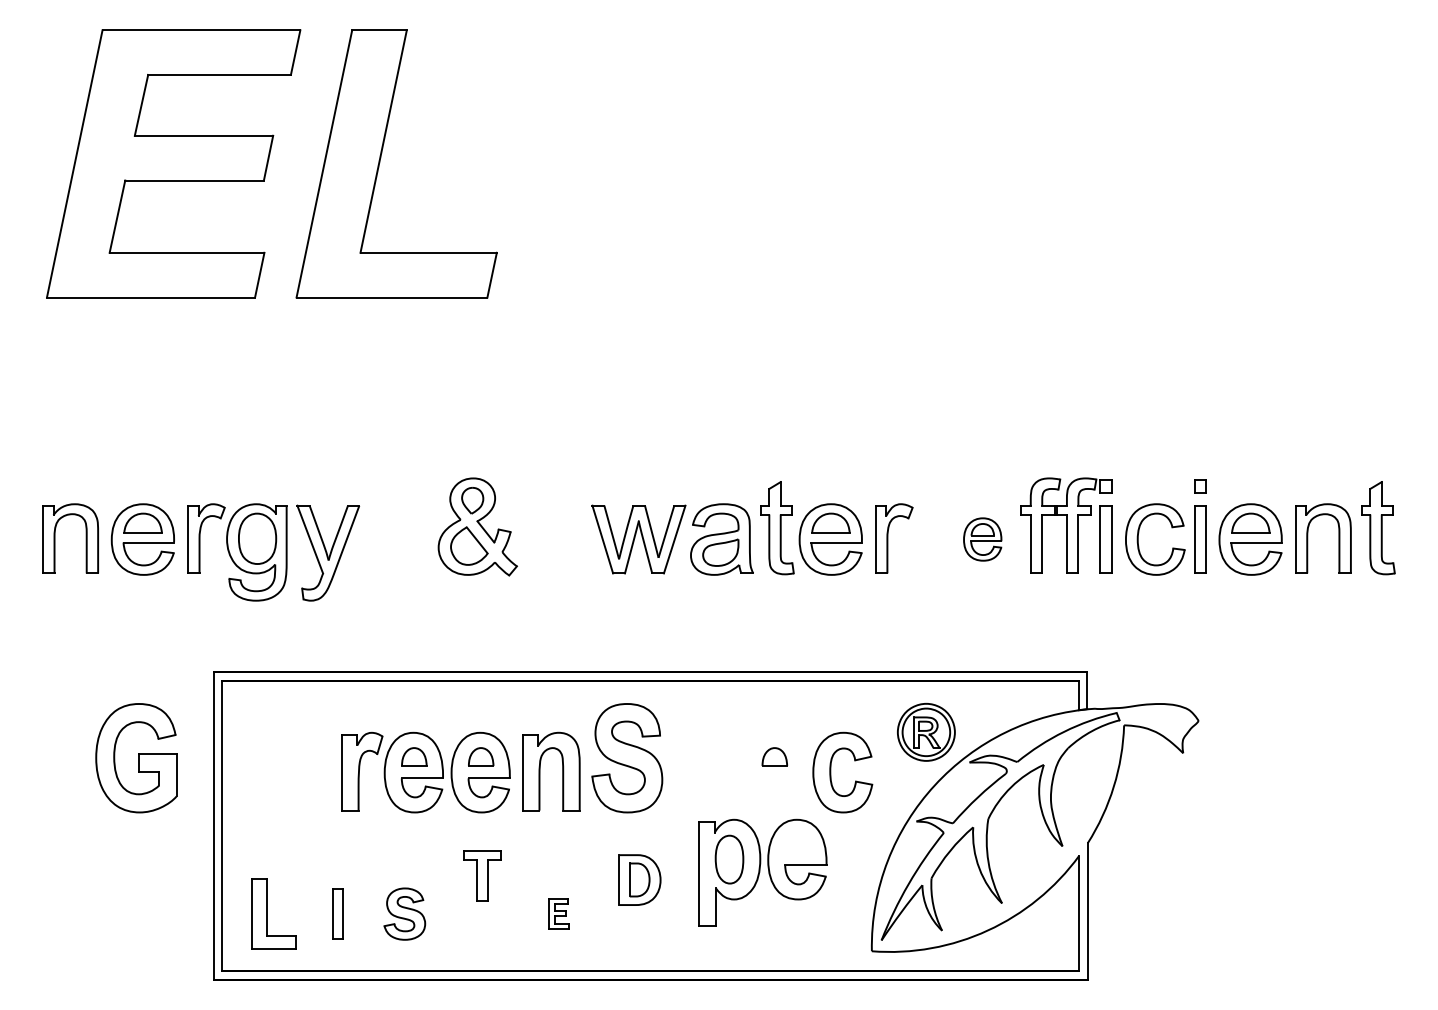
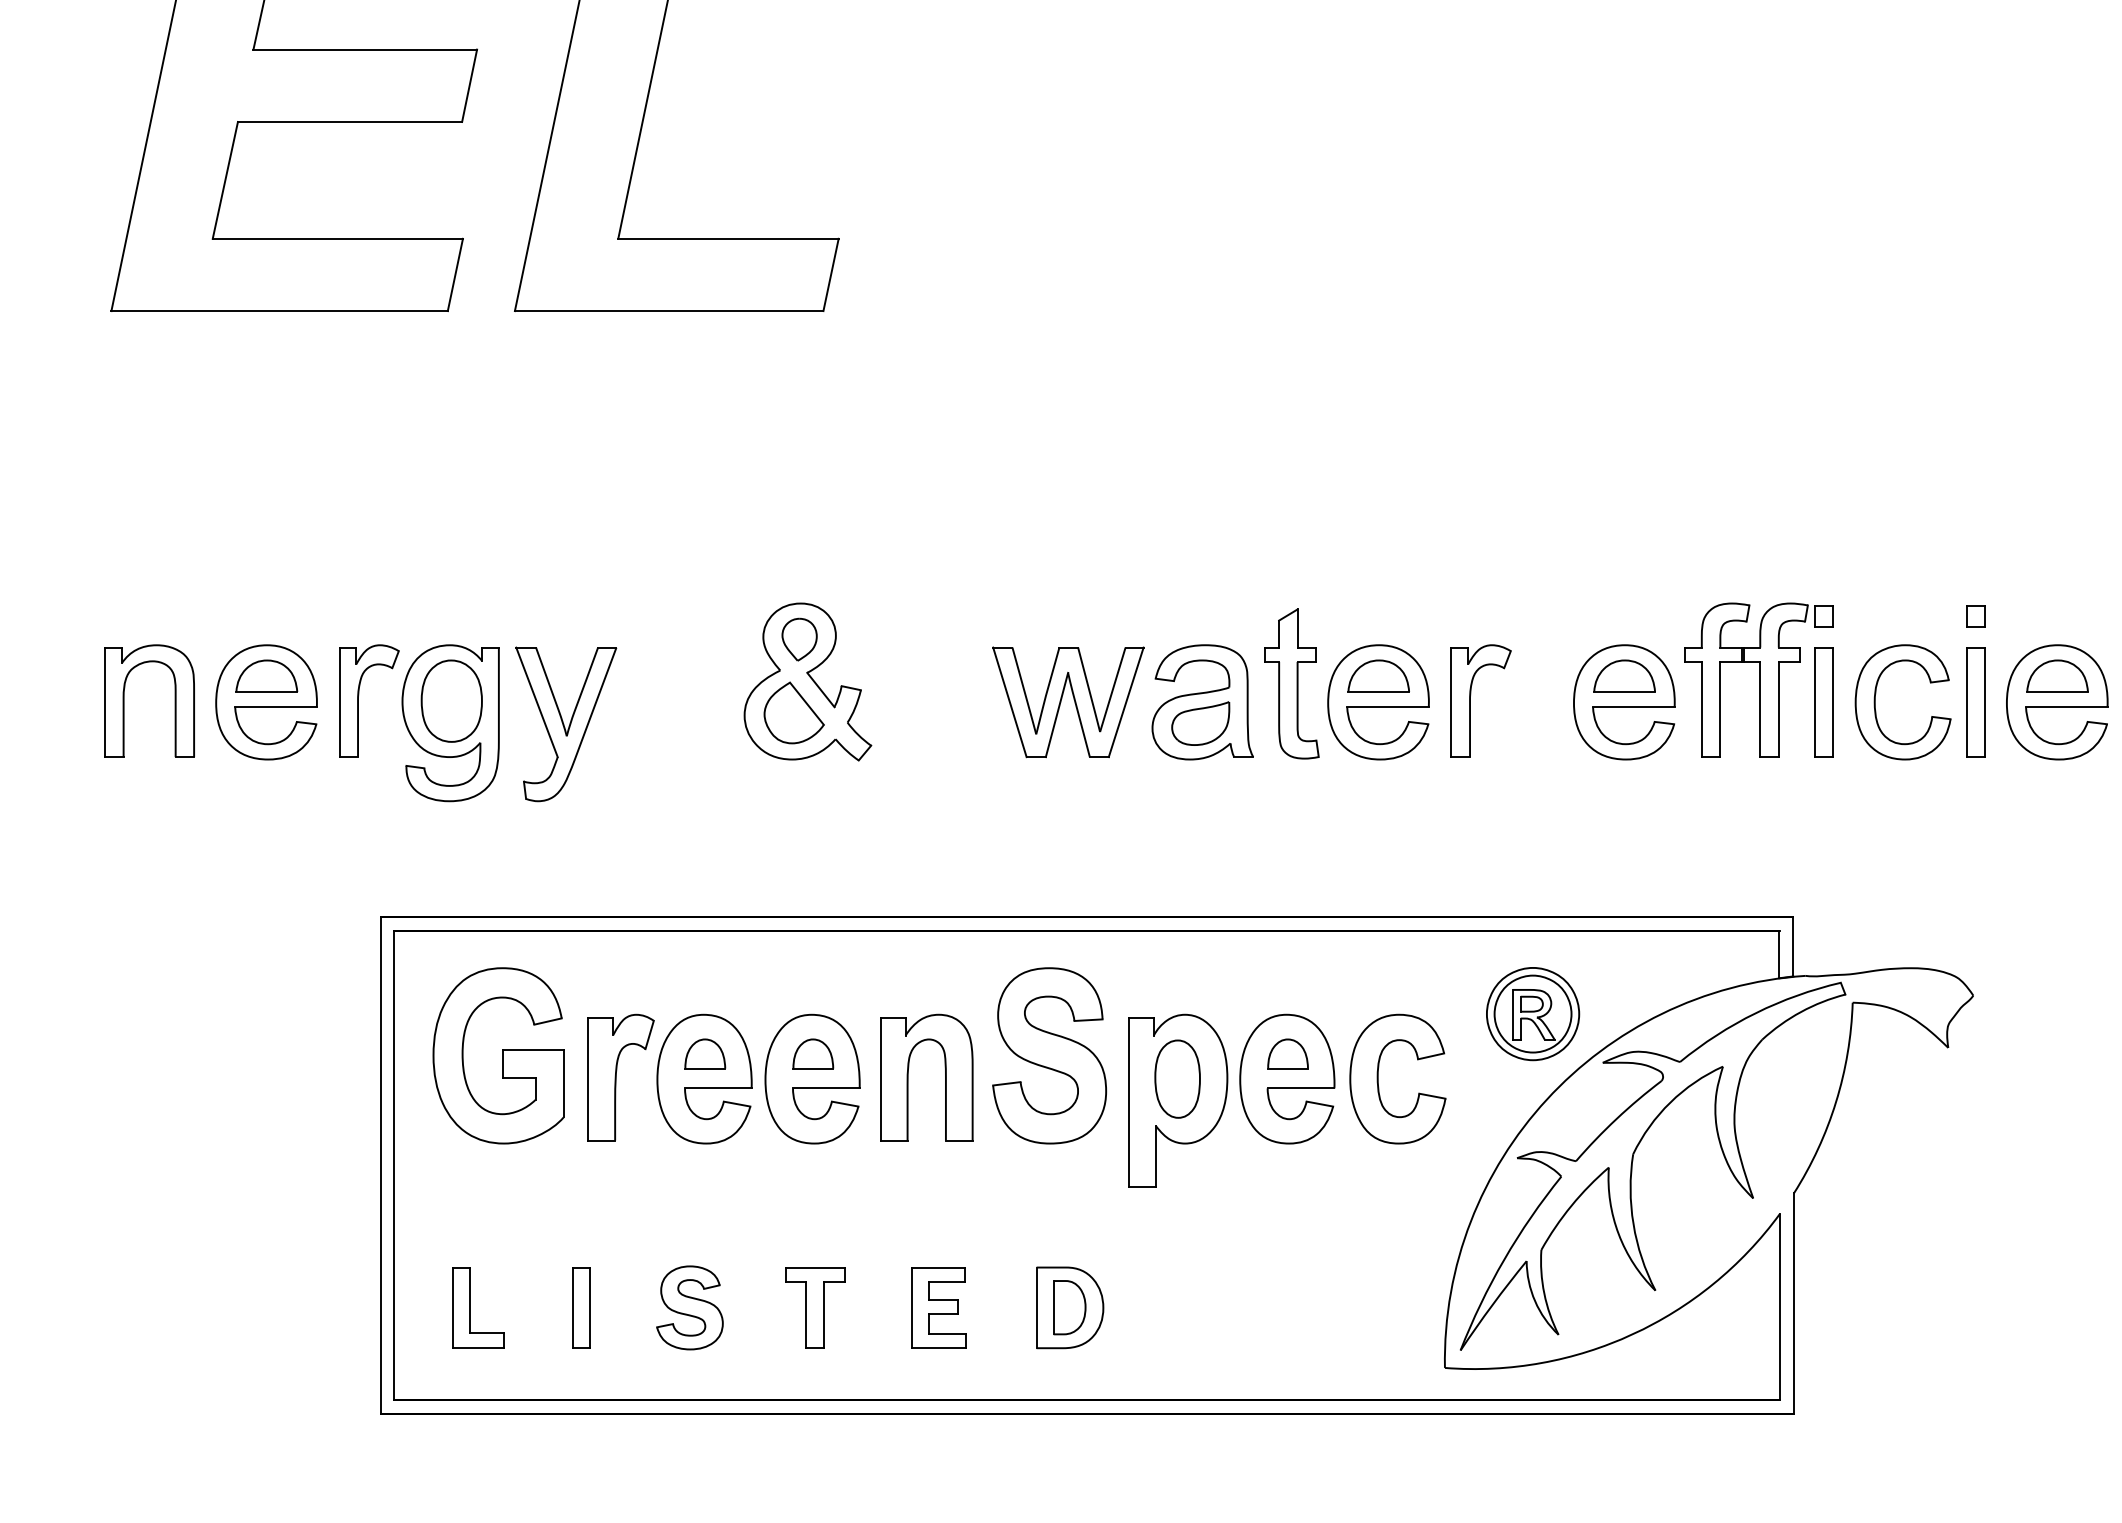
part: (982, 539) -> (1623, 702), size x1.67
part: (136, 758) -> (498, 1056), moved
part: (762, 872) -> (1230, 1099), moved
part: (482, 875) -> (815, 1306), moved
part: (639, 879) -> (1069, 1306), moved
part: (273, 913) -> (477, 1306), size x0.71
part: (558, 913) -> (938, 1306), size x1.67

